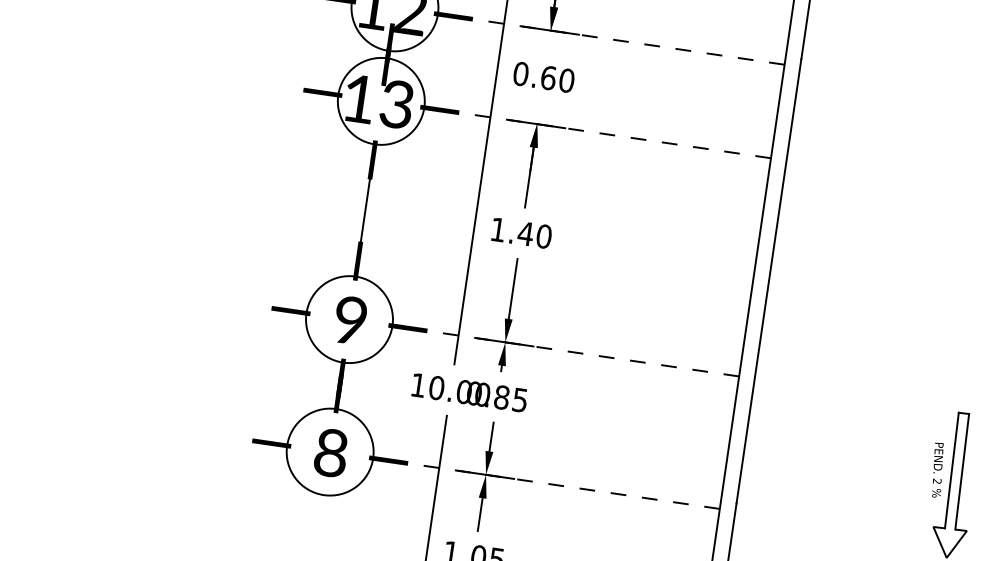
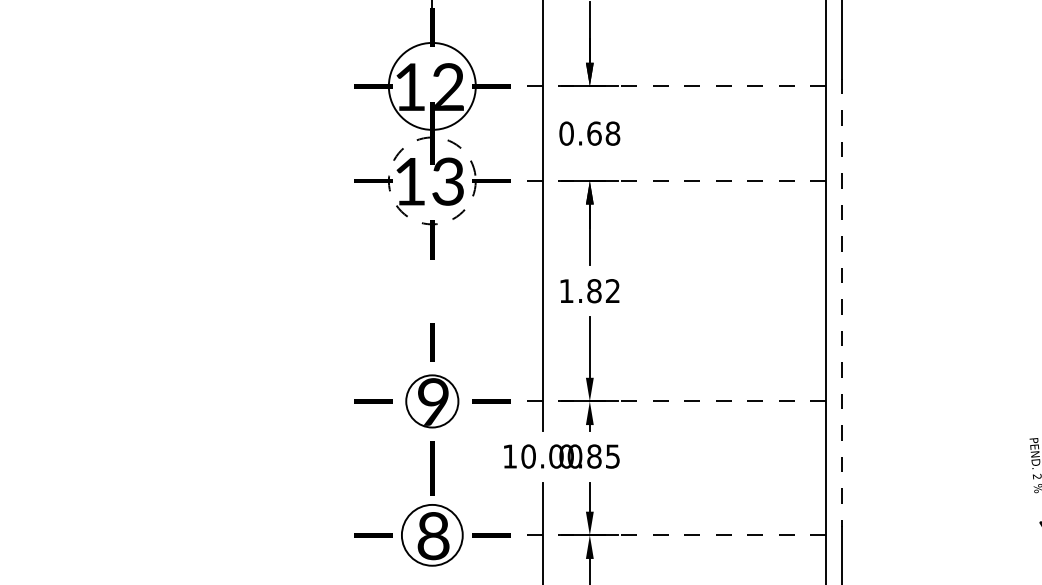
text: (566, 80) -> (612, 133), 0.60 -> 0.68
circle: (380, 100) -> (431, 180), solid -> dashed
line: (365, 209) -> (432, 290), removed
text: (534, 235) -> (603, 291), 1.40 -> 1.82
line: (768, 281) -> (841, 303), solid -> dashed
circle: (348, 318) -> (431, 400), size x0.6
circle: (329, 451) -> (431, 534), size x0.7

